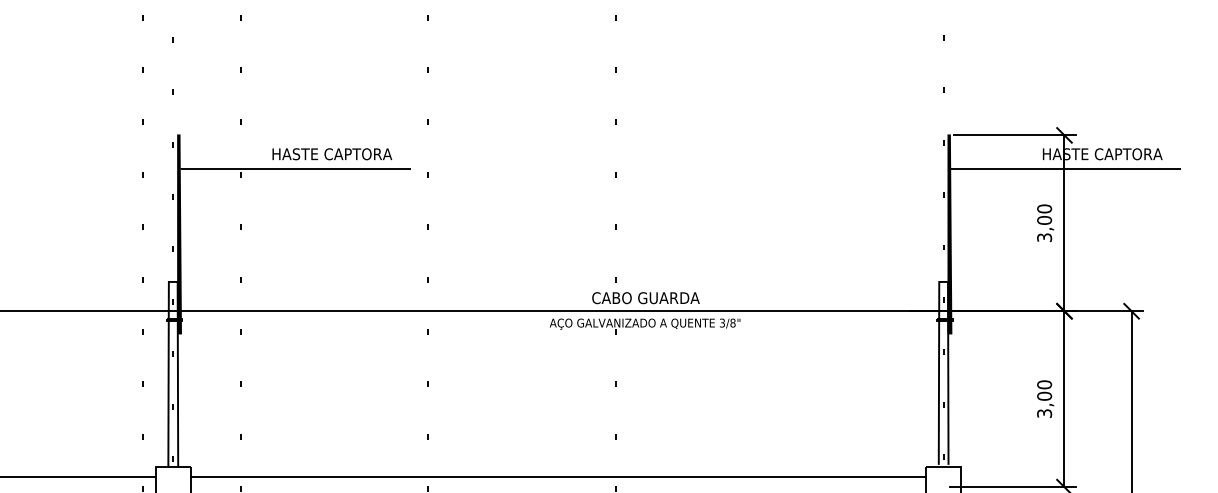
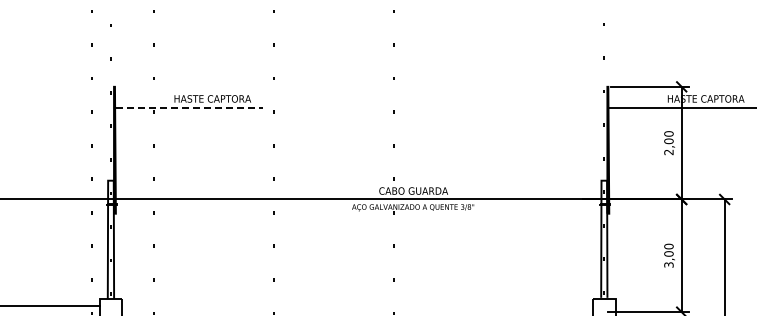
line: (295, 169) -> (189, 108), solid -> dashed
text: (1045, 237) -> (669, 152), 3,00 -> 2,00
line: (558, 476) -> (357, 305), removed

